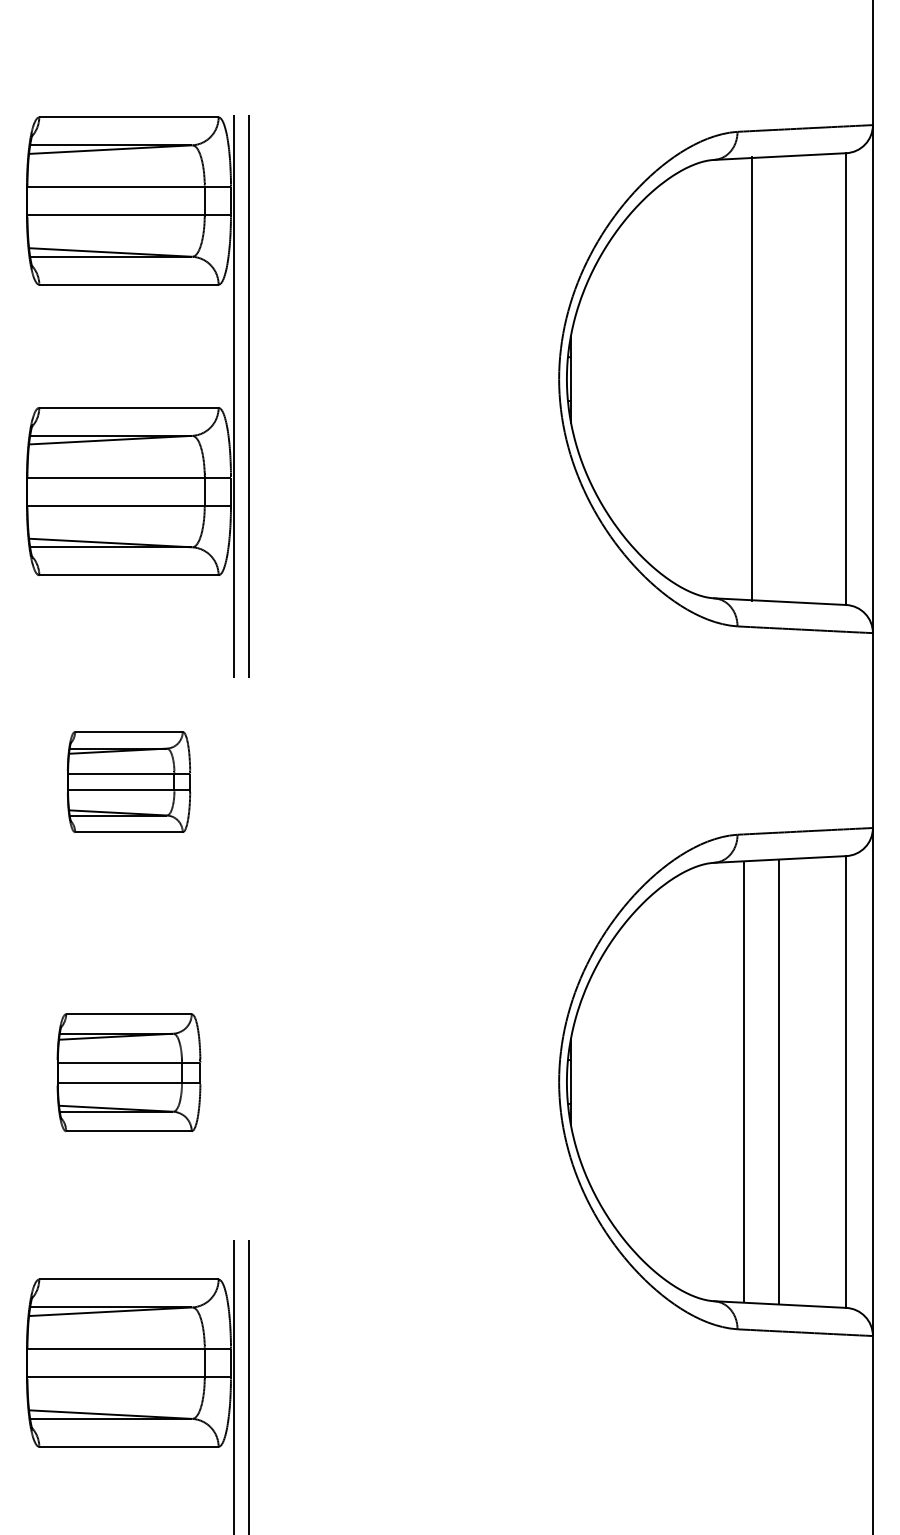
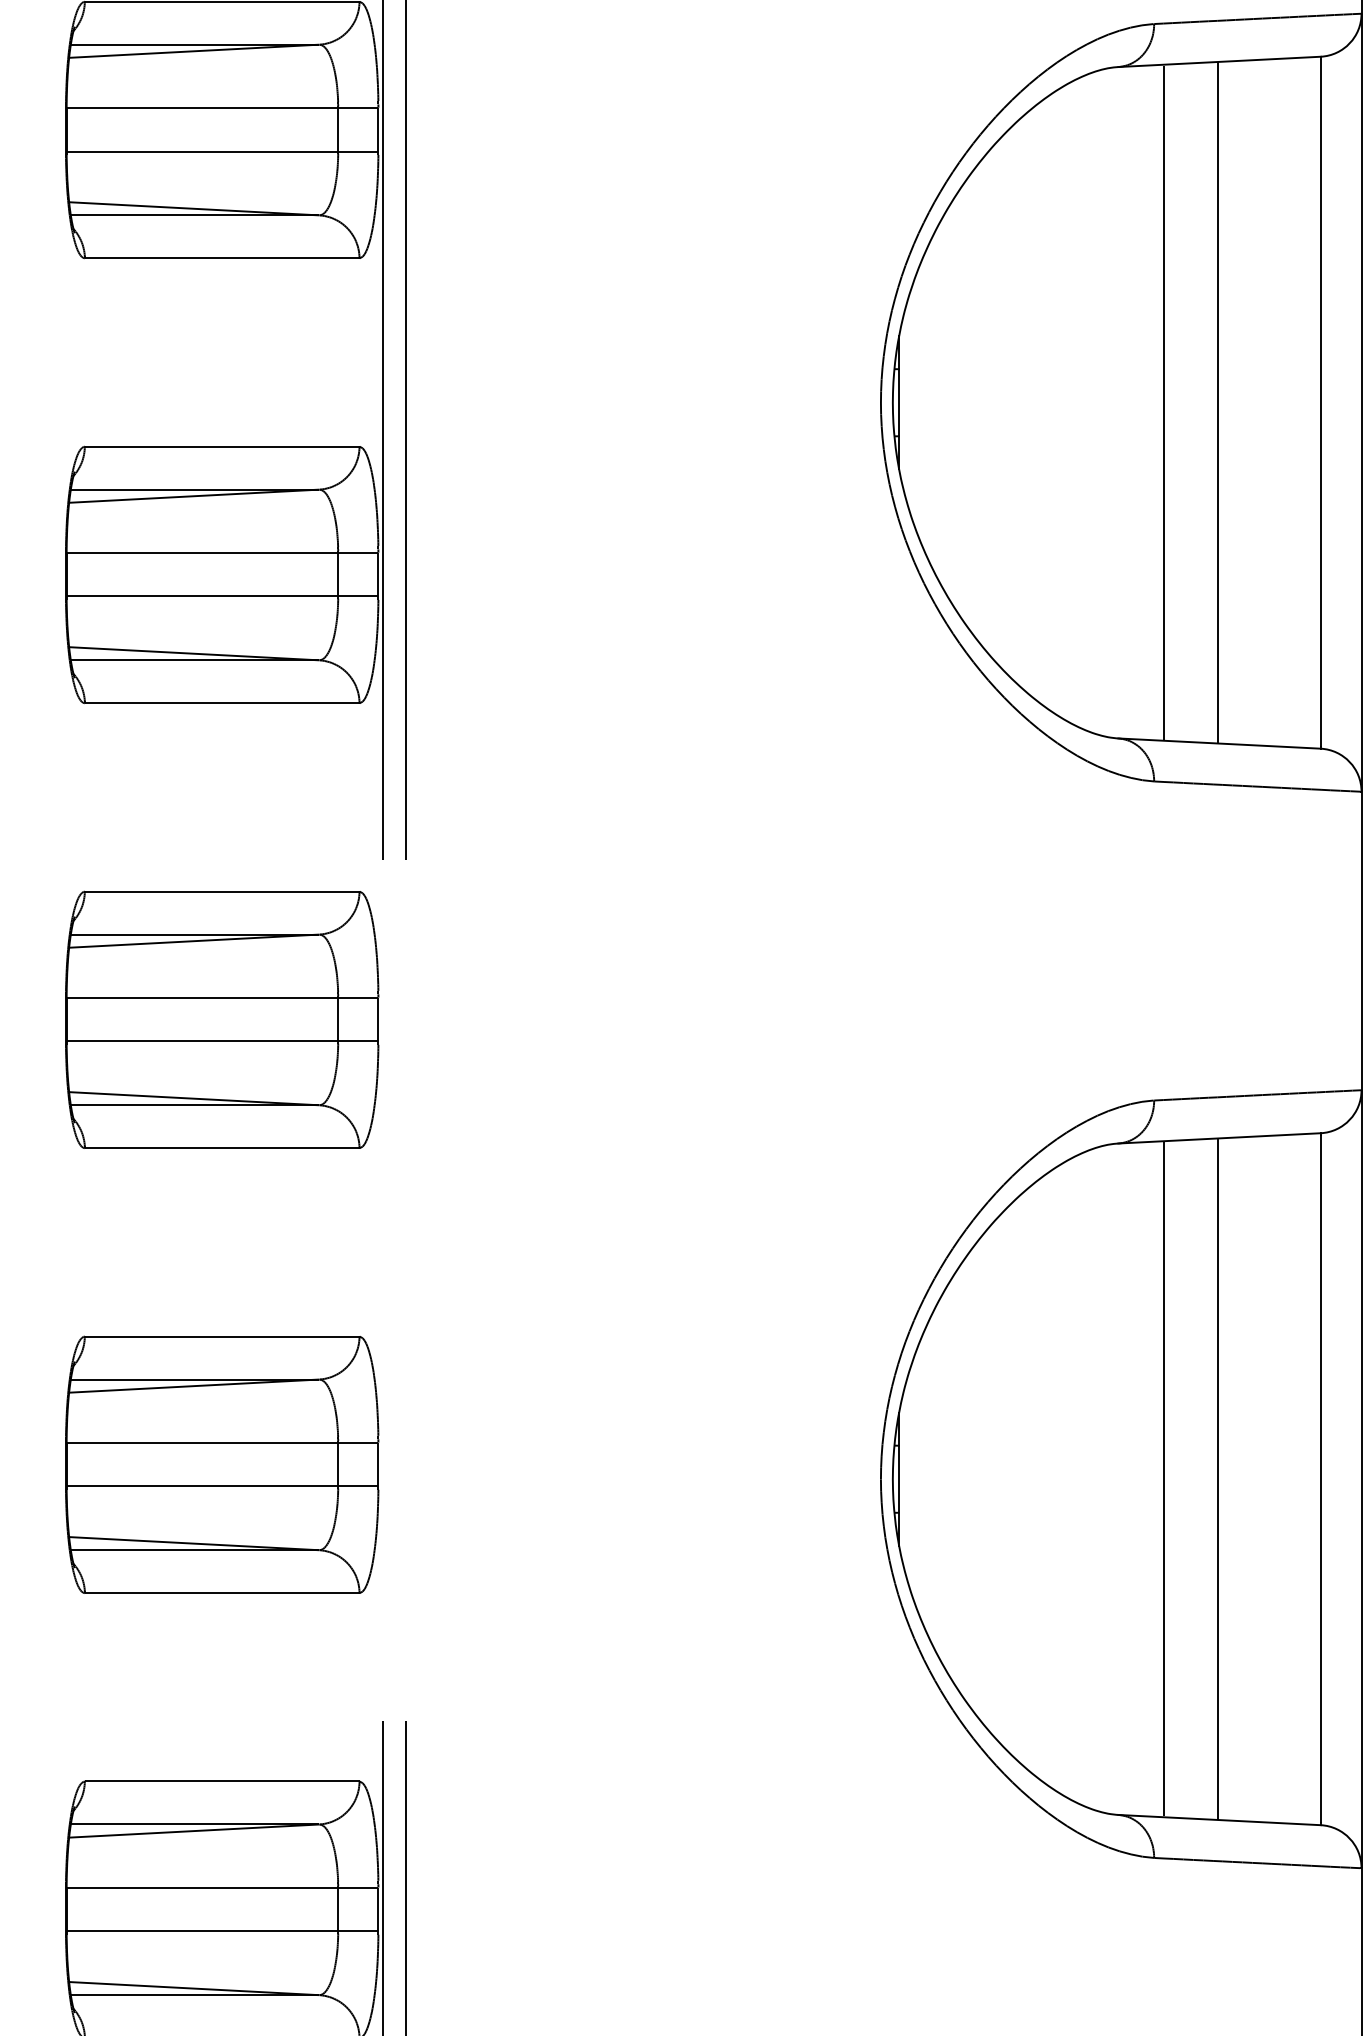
line: (752, 378) -> (1218, 401), moved
line: (743, 379) -> (1163, 403), added
part: (128, 781) -> (221, 1018), size x1.67
part: (128, 1072) -> (221, 1464), size x1.43

